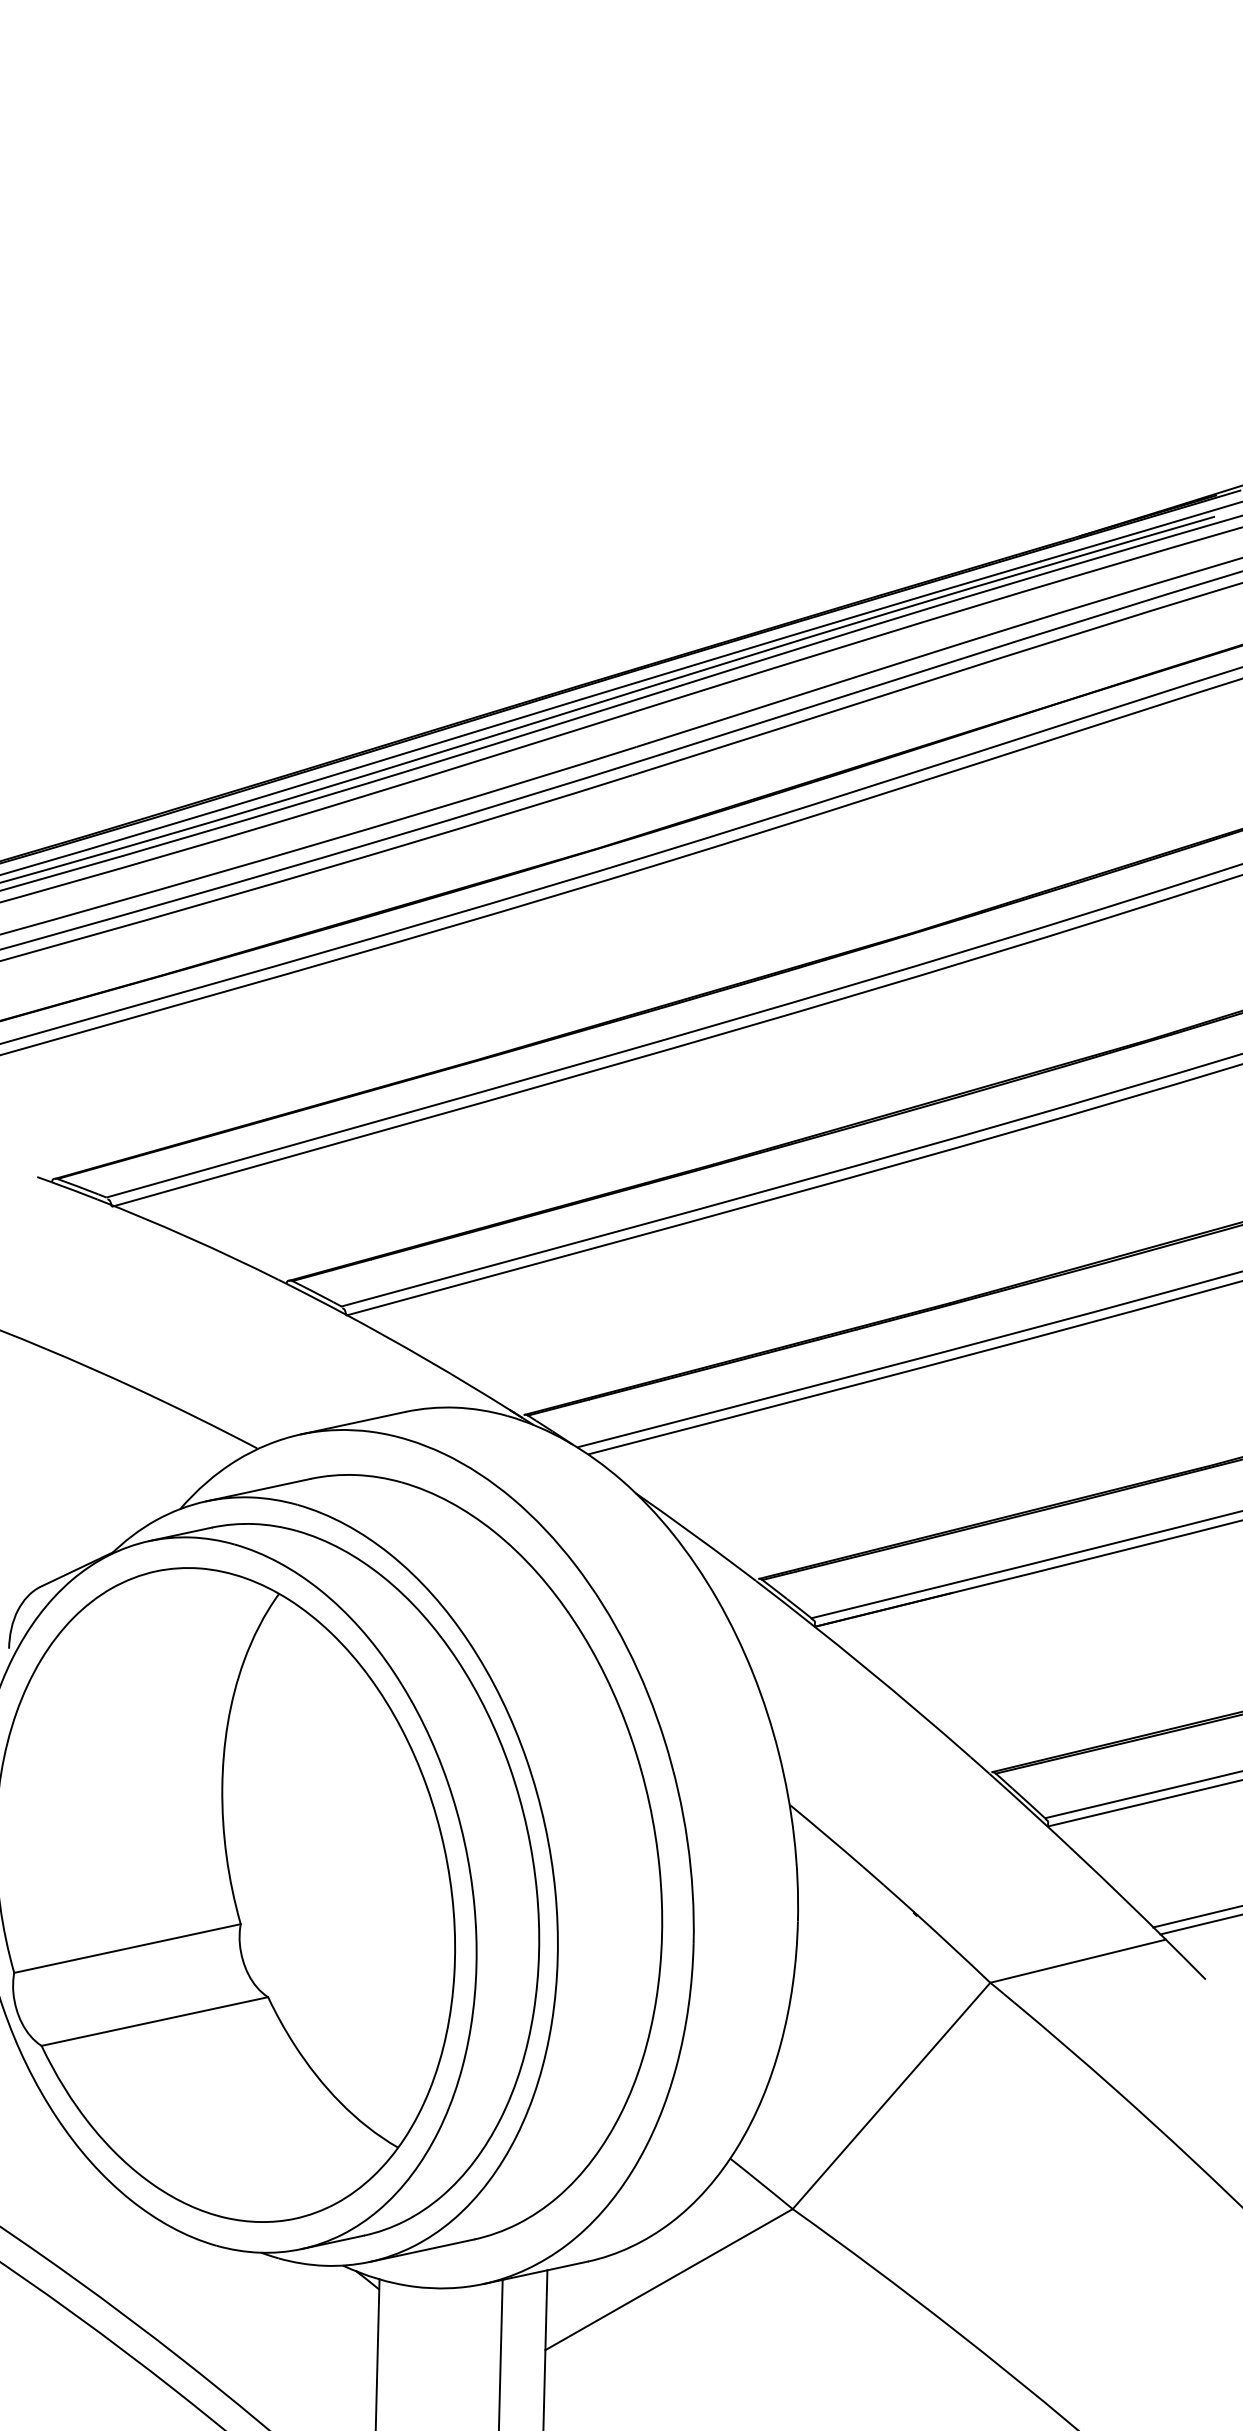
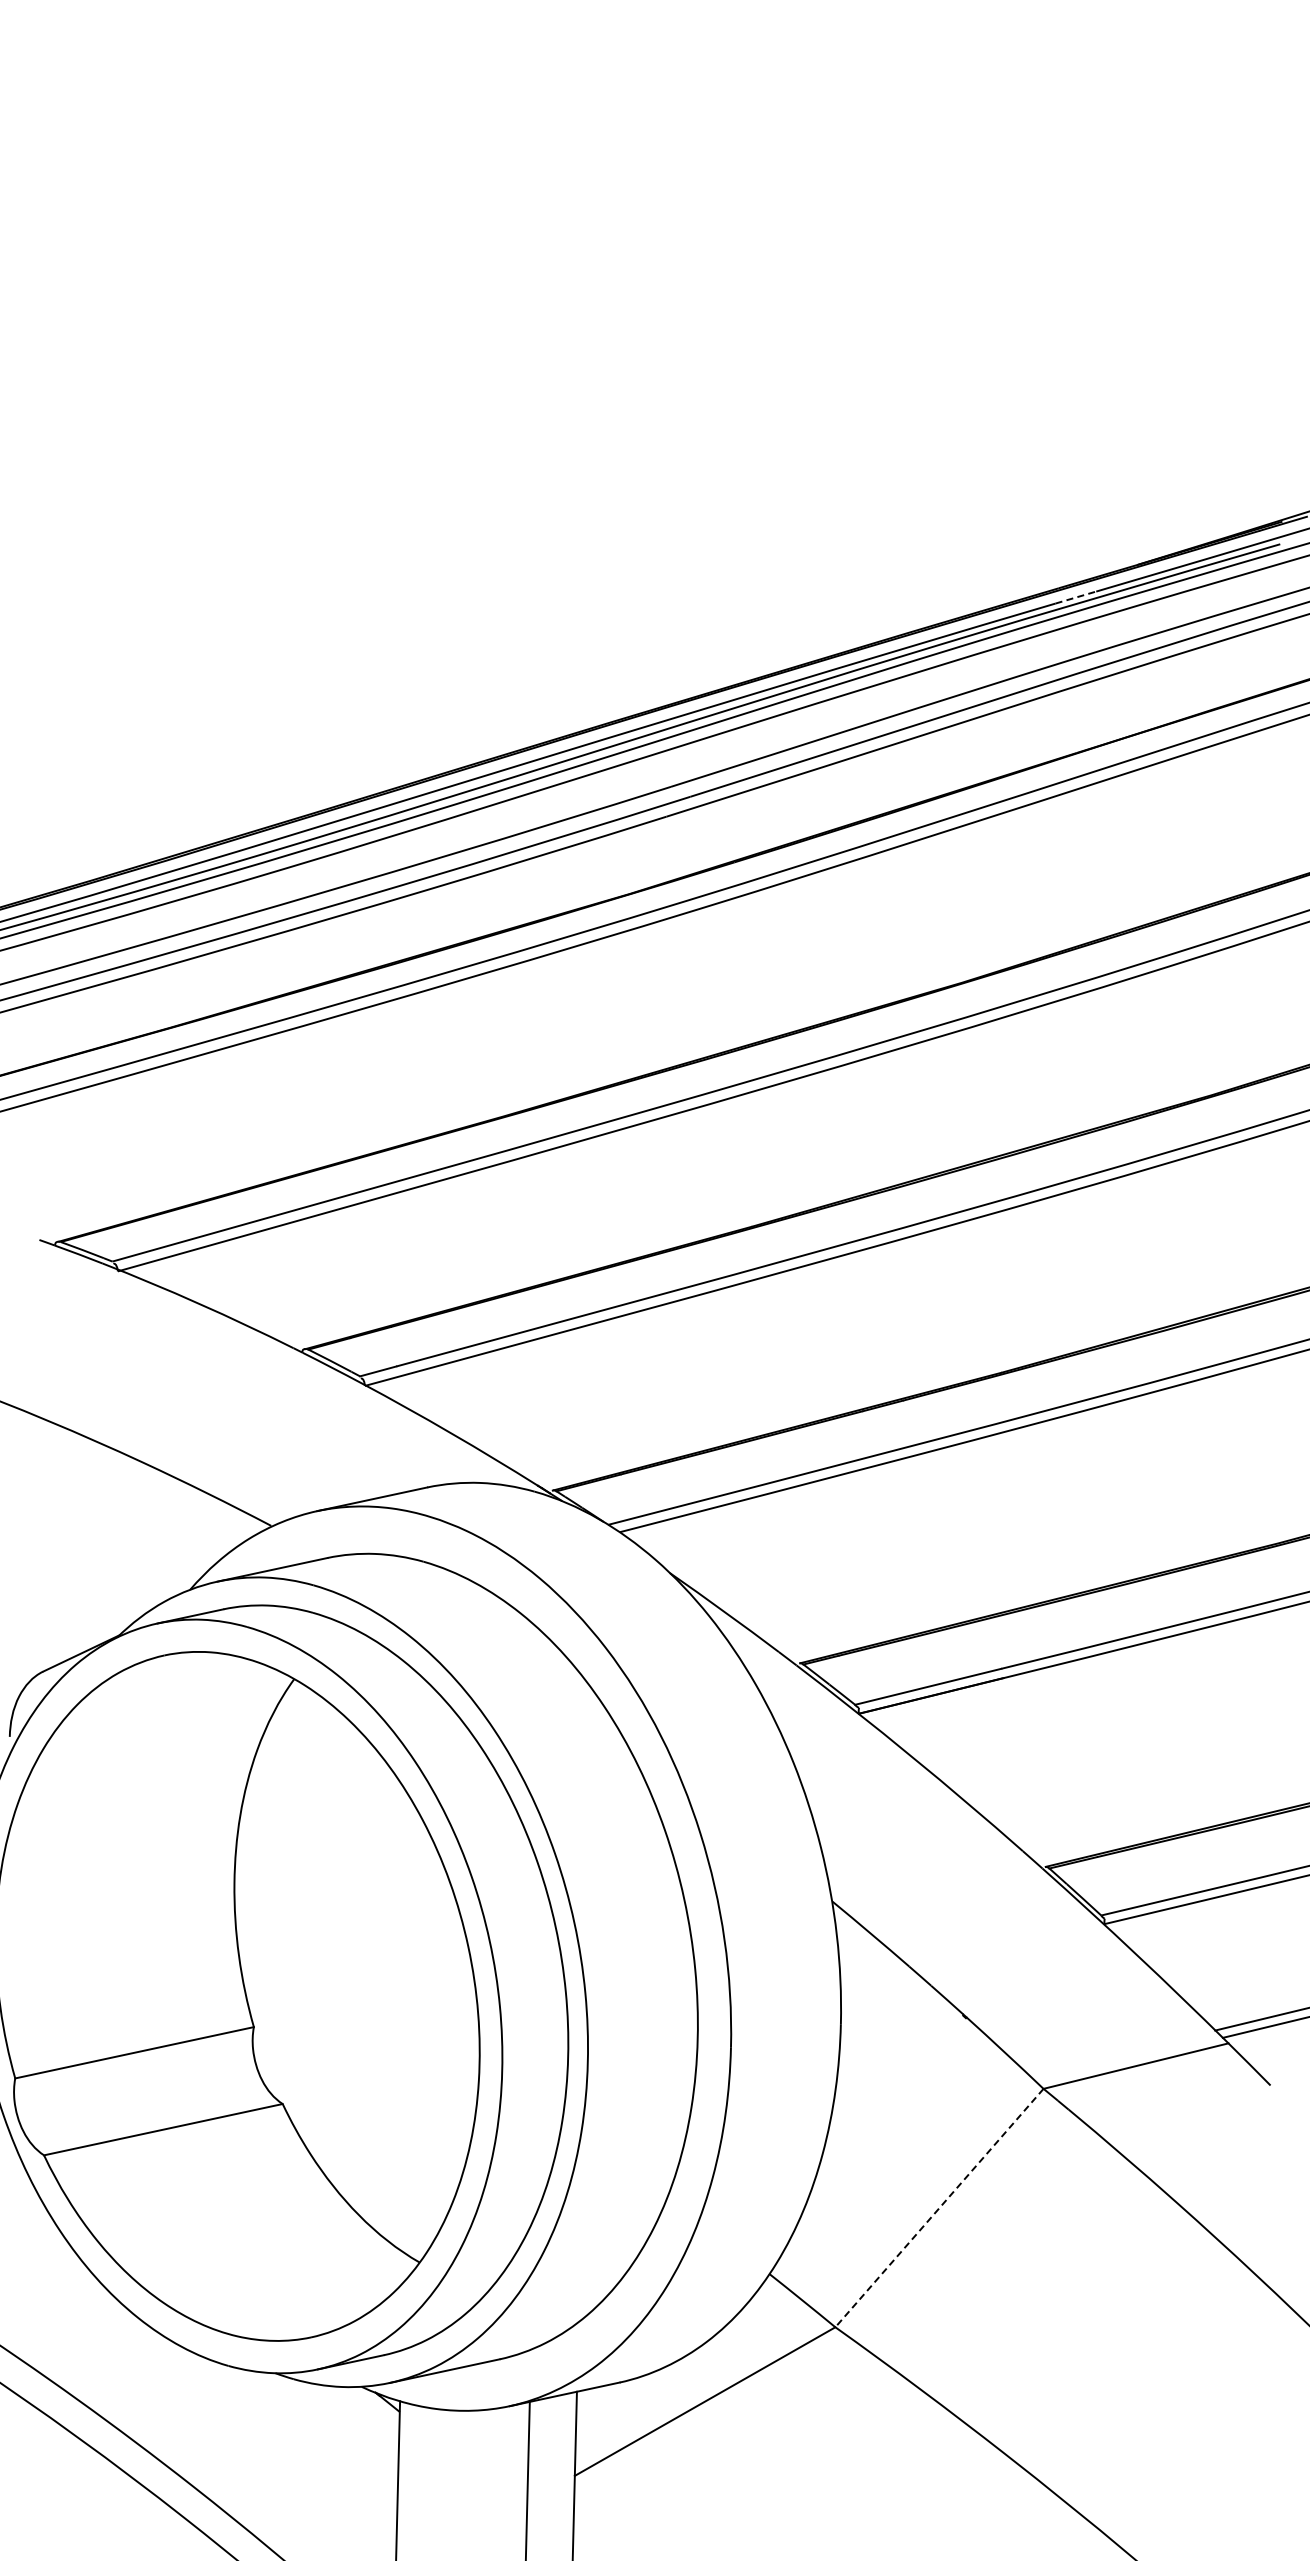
line: (1021, 567) -> (1076, 597), solid -> dashed
line: (891, 2096) -> (939, 2208), solid -> dashed

